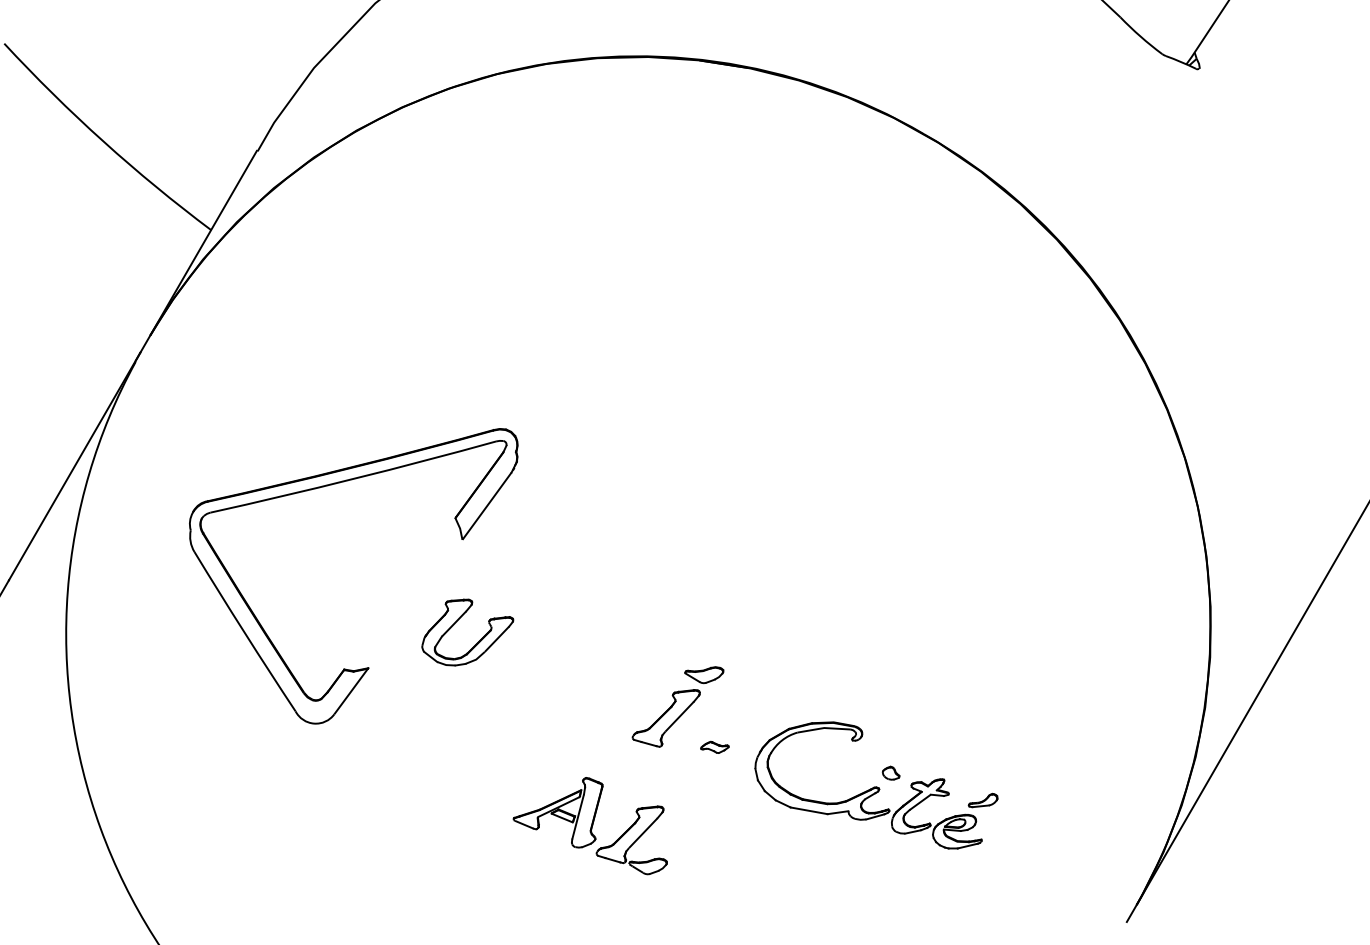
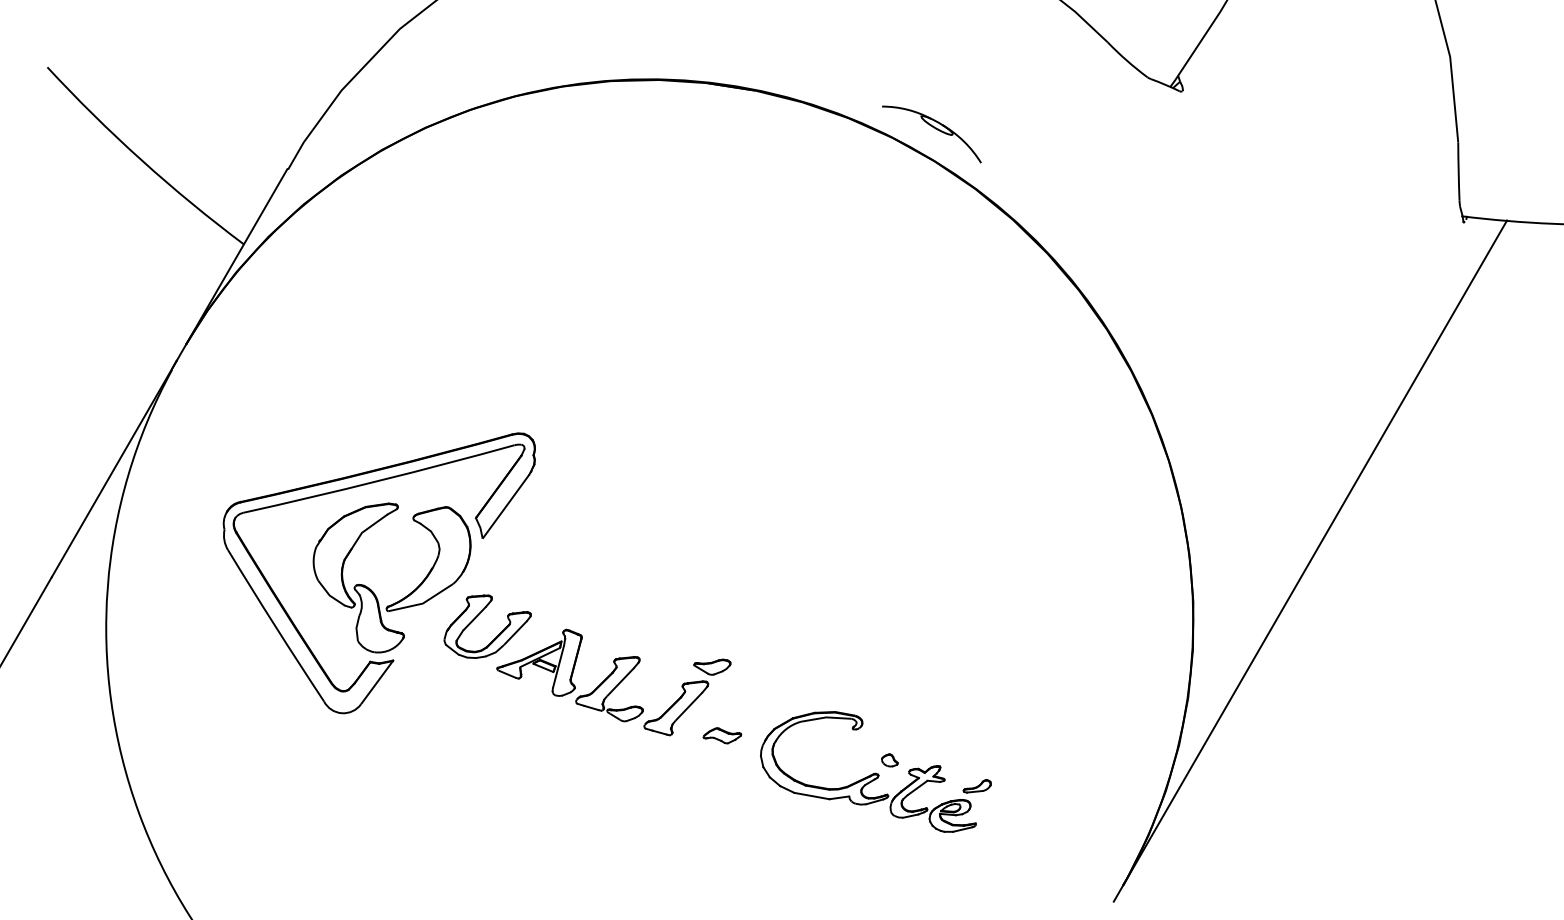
part: (939, 109) -> (935, 129), added
part: (348, 596) -> (374, 592), added
part: (714, 747) -> (722, 735), size x1.43
part: (589, 826) -> (569, 675), moved

